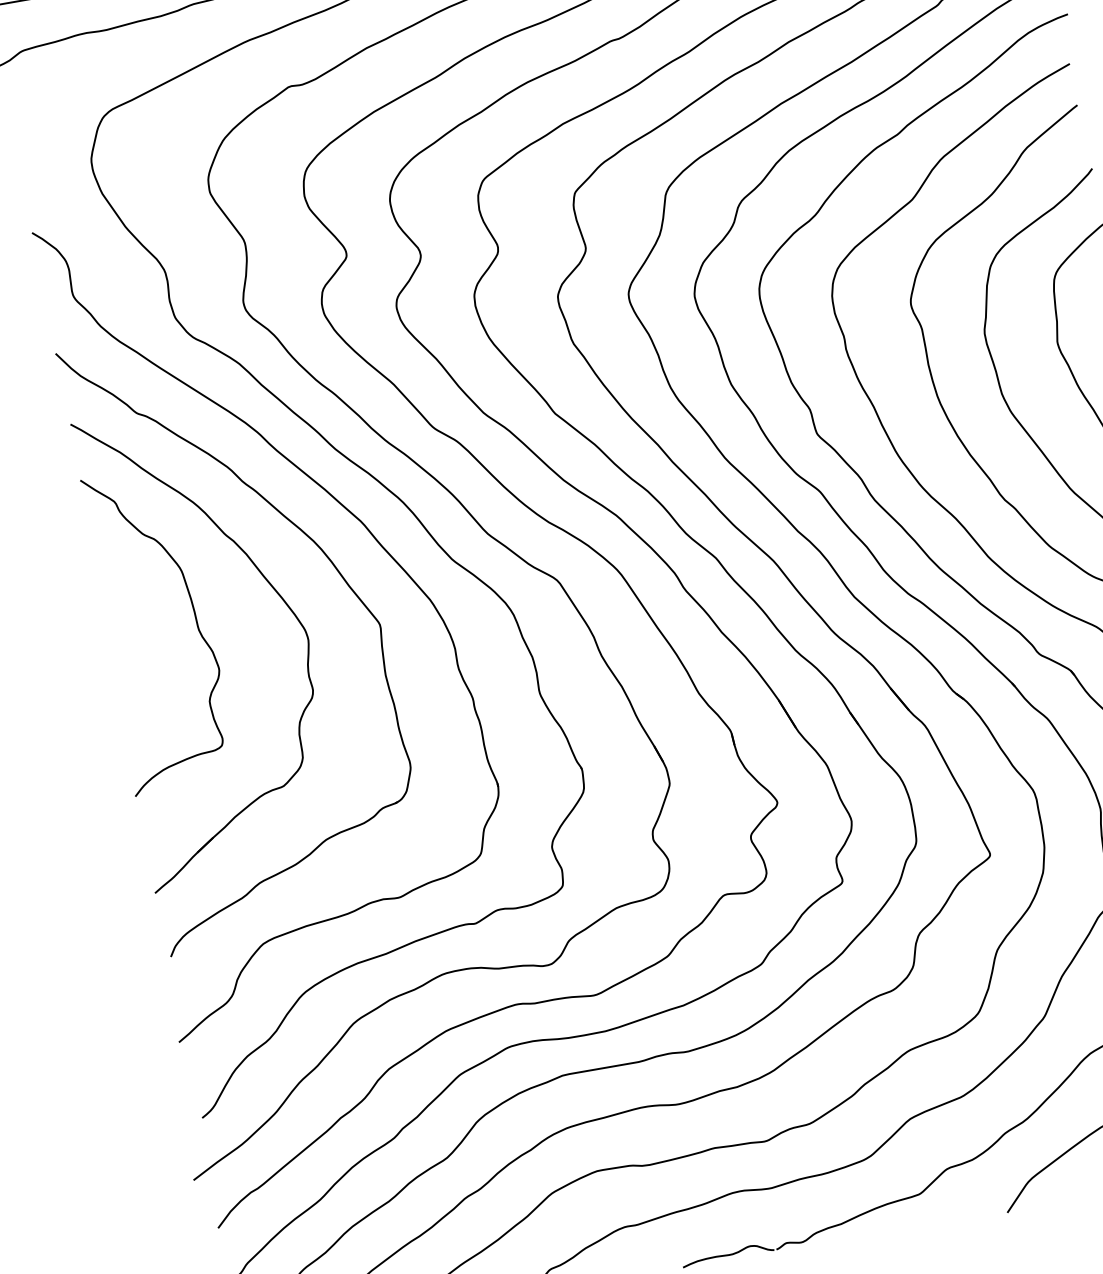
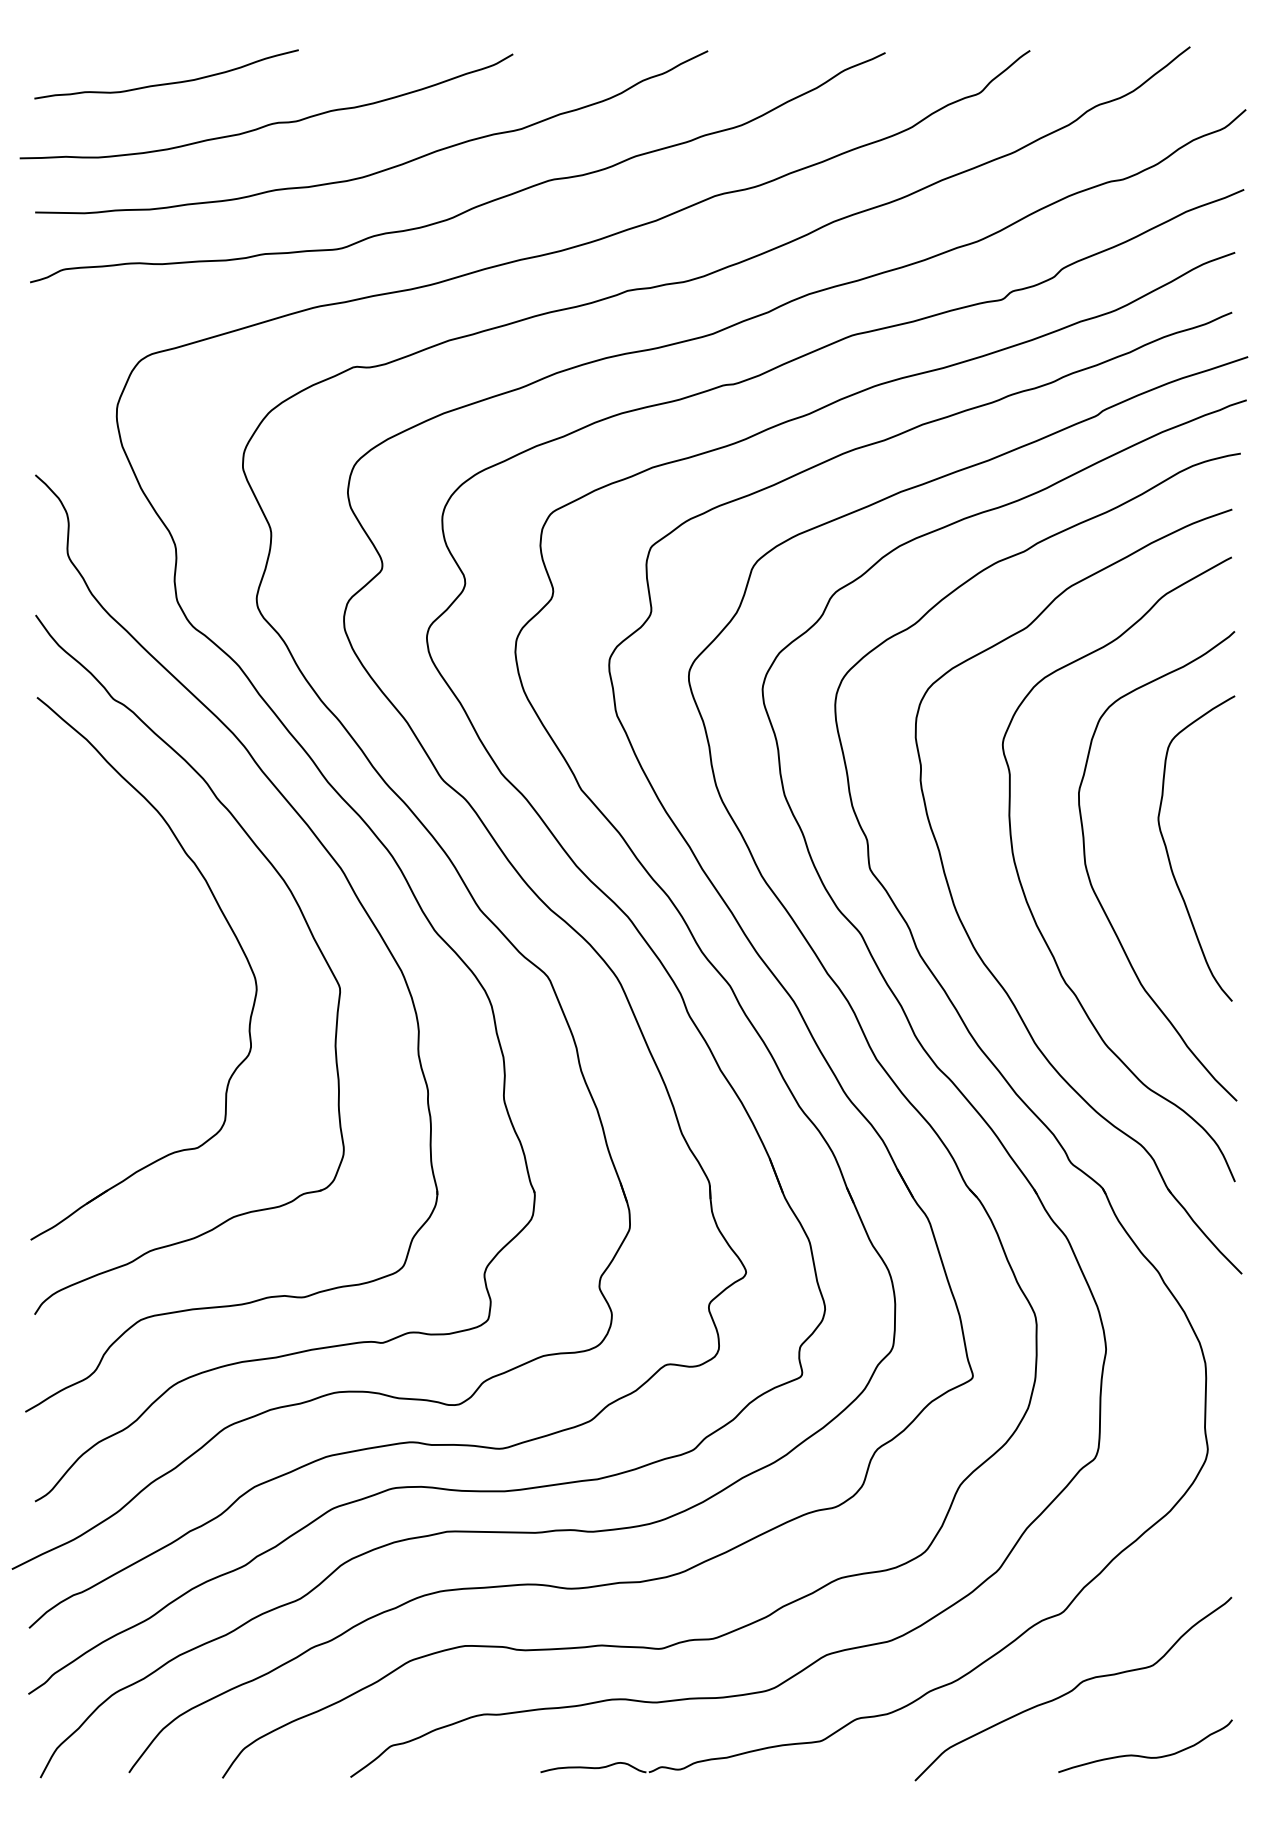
curve: (195, 620) -> (134, 943), removed

